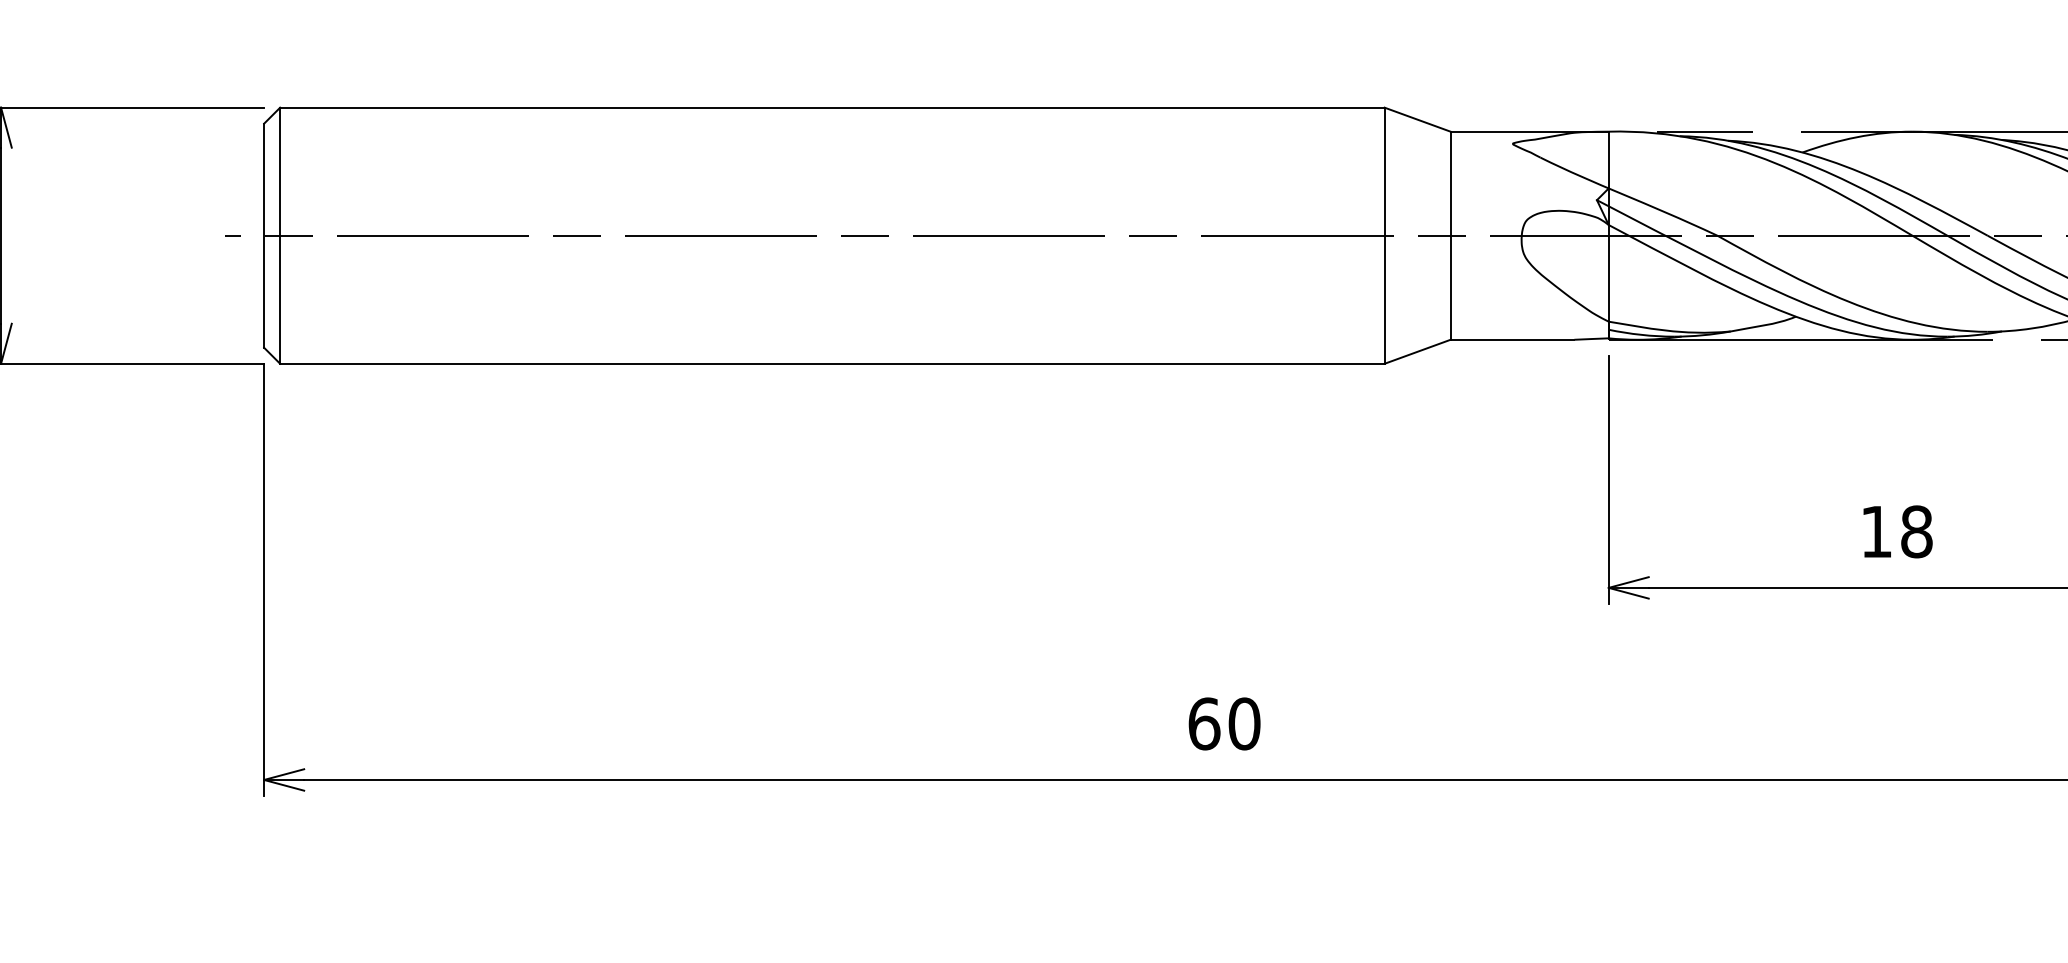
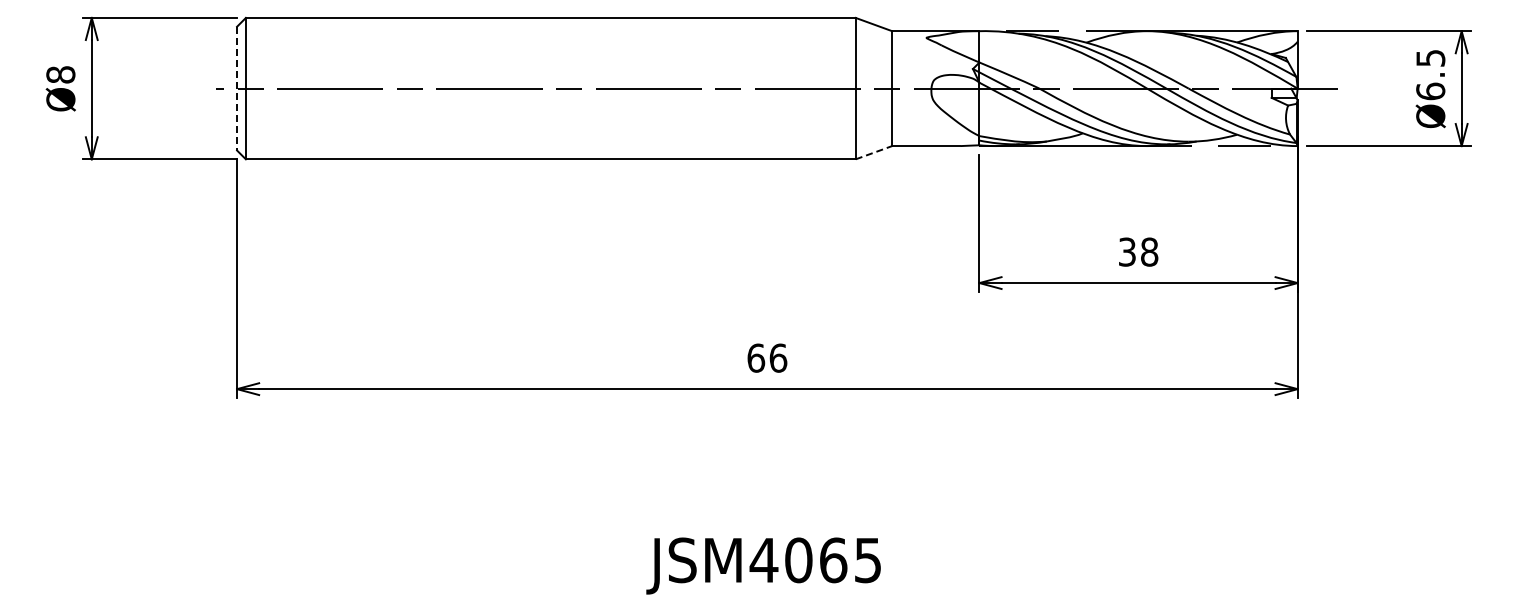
line: (264, 235) -> (237, 88), solid -> dashed
line: (1418, 351) -> (874, 152), solid -> dashed
text: (1876, 530) -> (1127, 251), 18 -> 38
text: (1244, 722) -> (778, 357), 60 -> 66

